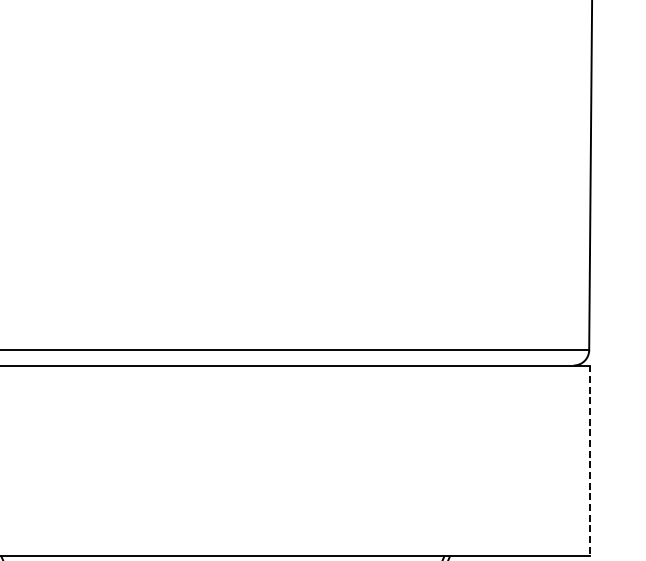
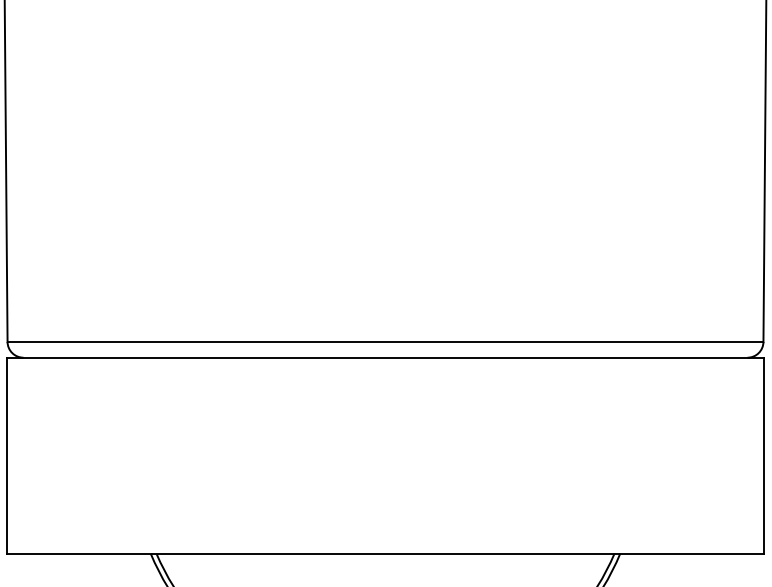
line: (590, 461) -> (764, 456), dashed -> solid

